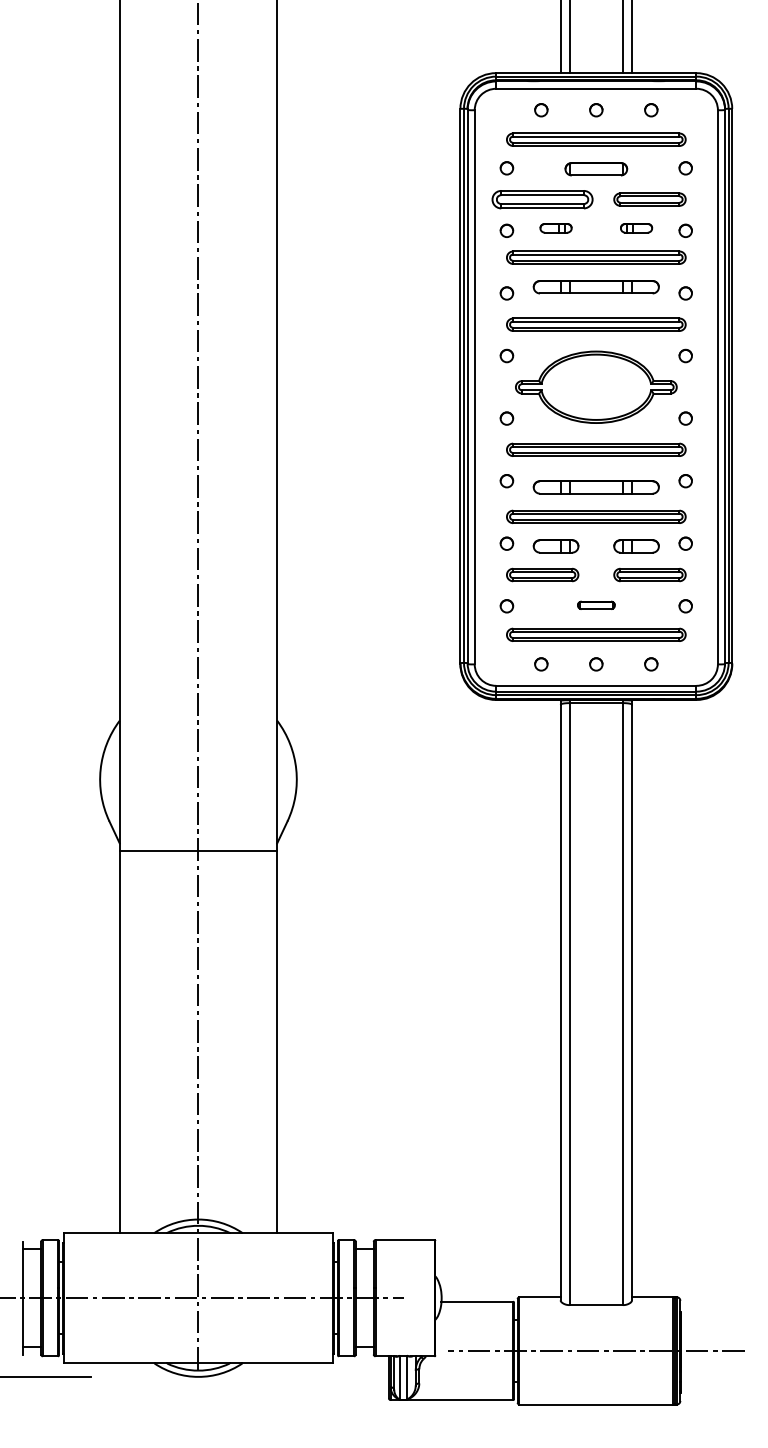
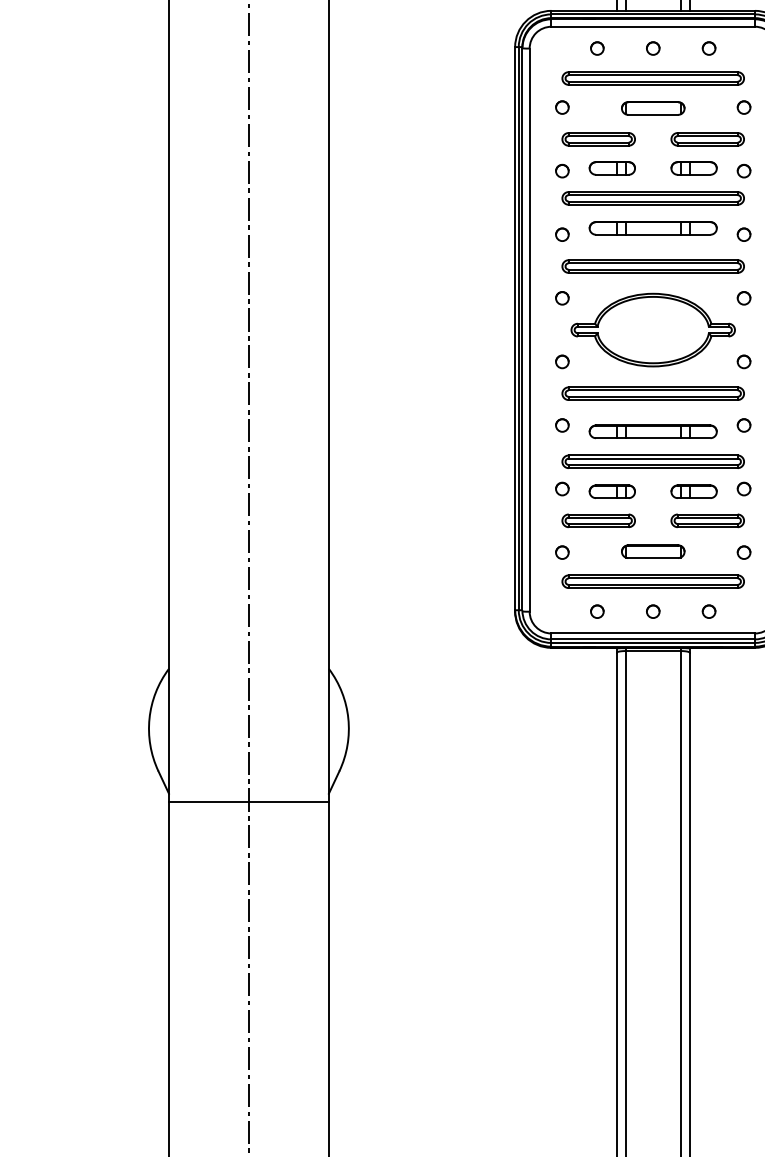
part: (542, 199) -> (598, 139), size x0.71
part: (555, 228) -> (611, 168), size x1.43
part: (636, 228) -> (694, 168), size x1.43
part: (596, 605) -> (653, 551), size x1.67

